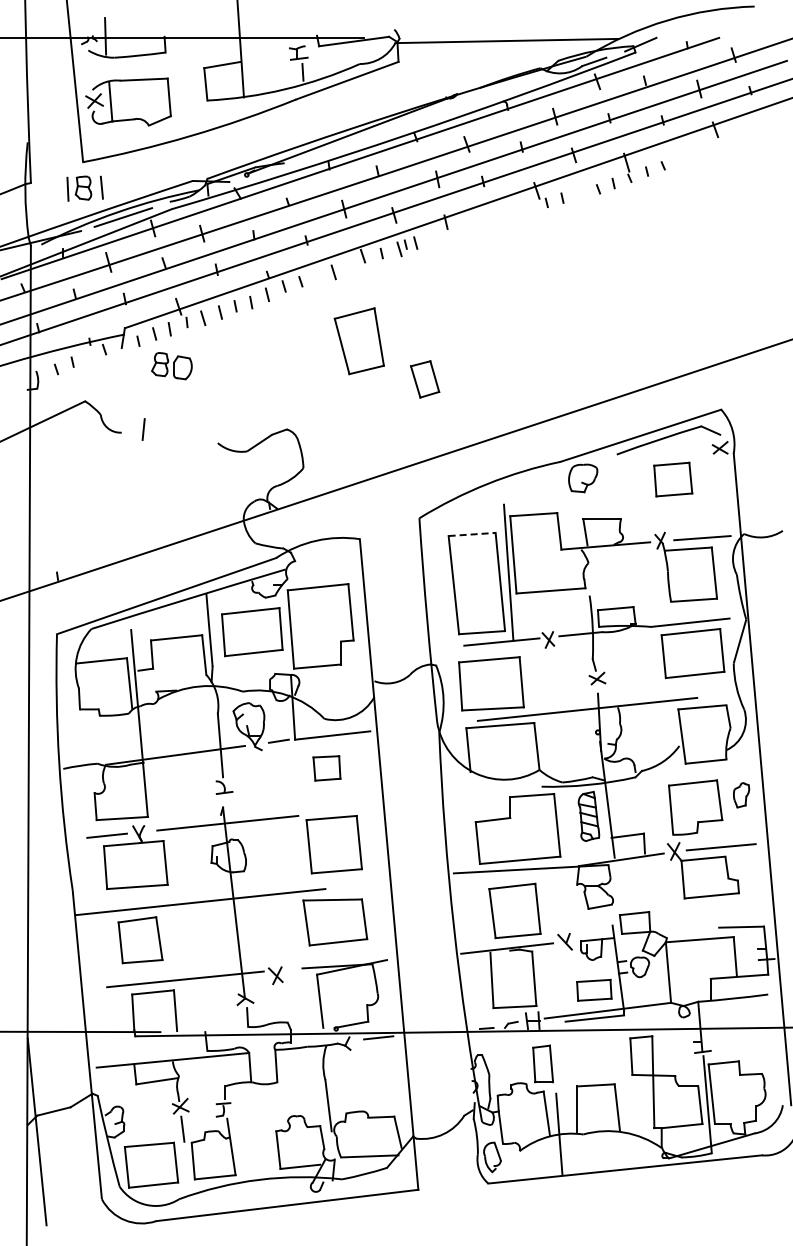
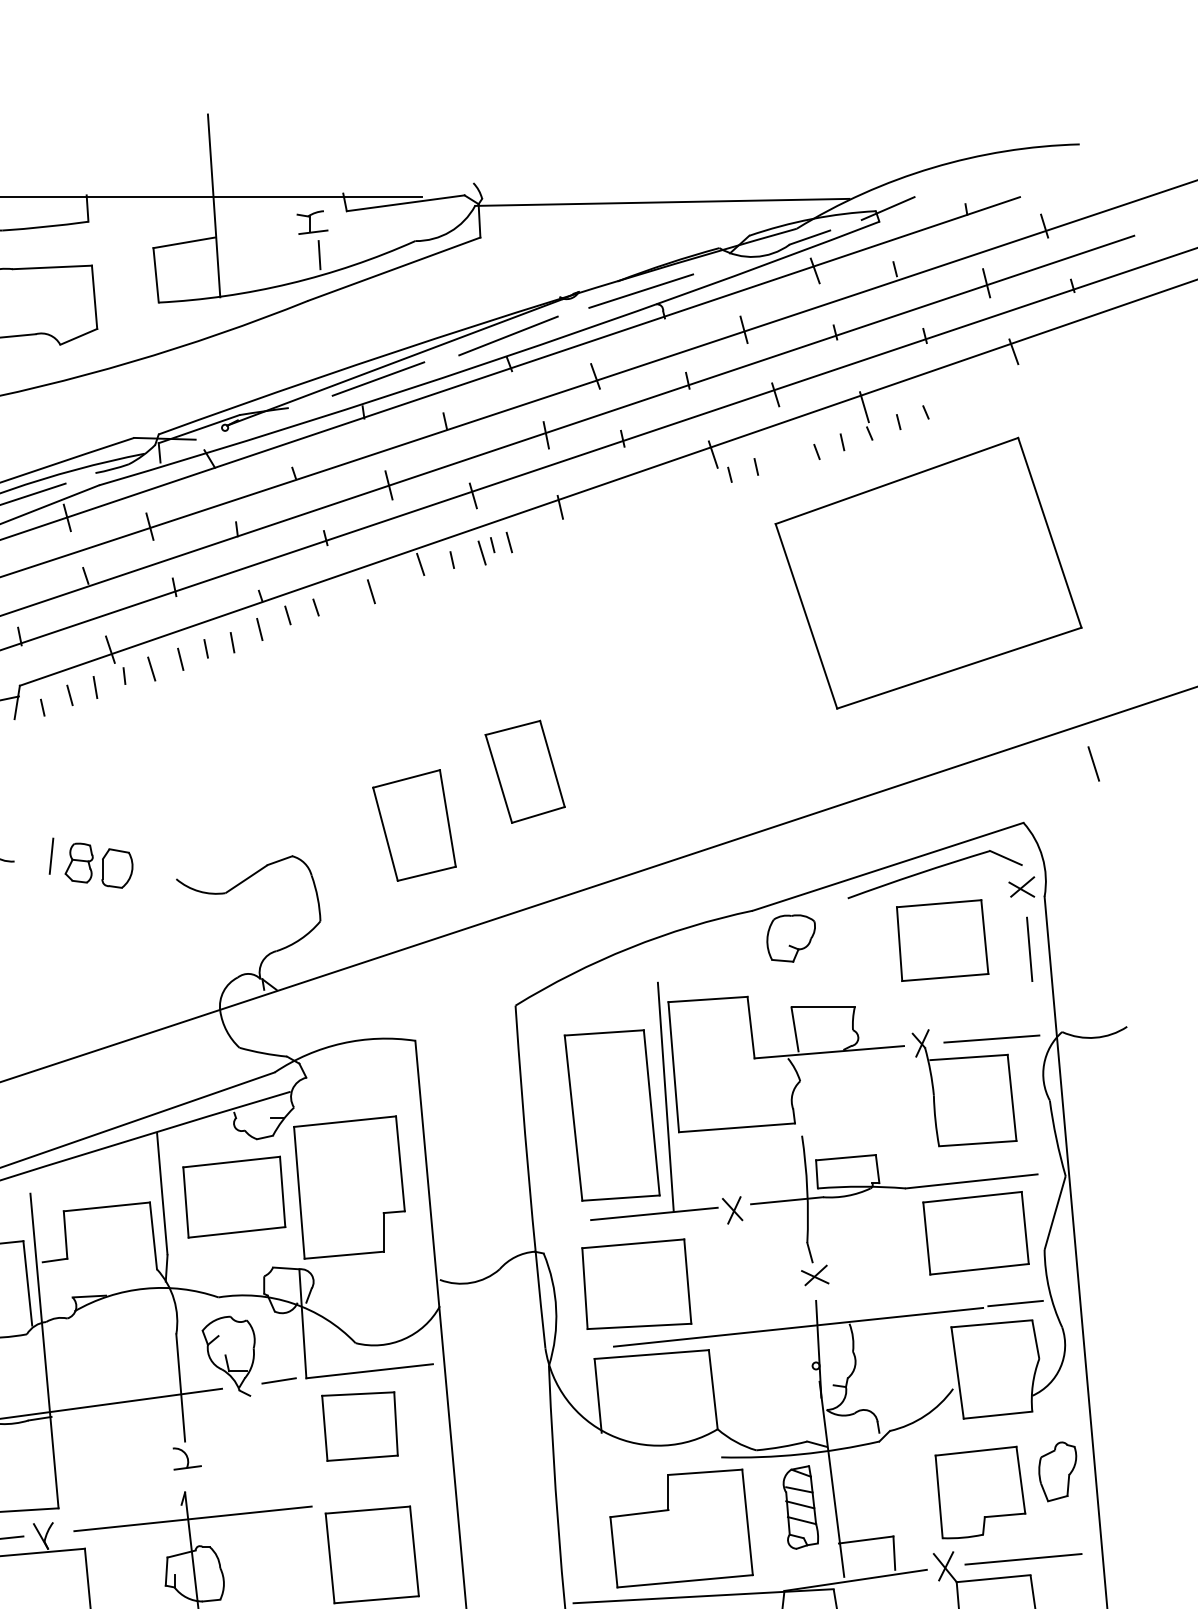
line: (493, 93) -> (640, 290), added
line: (414, 119) -> (507, 334), added
line: (337, 145) -> (377, 378), added
part: (664, 260) -> (928, 571), added
part: (358, 341) -> (413, 825), moved
part: (171, 366) -> (98, 866), moved
line: (762, 374) -> (1092, 763), added
part: (424, 379) -> (524, 772), size x1.67
part: (673, 479) -> (943, 940), size x1.43
line: (724, 484) -> (1029, 948), added
line: (472, 534) -> (604, 1032), dashed -> solid
line: (716, 694) -> (1015, 1302), added
part: (326, 768) -> (359, 1426), size x1.67
part: (741, 795) -> (1057, 1472), size x1.43

